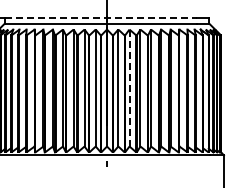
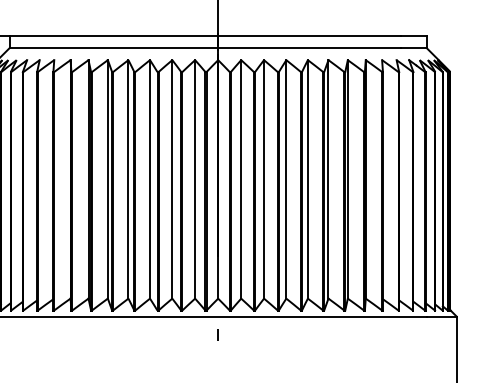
line: (101, 17) -> (206, 35), dashed -> solid
line: (129, 87) -> (263, 178), dashed -> solid

